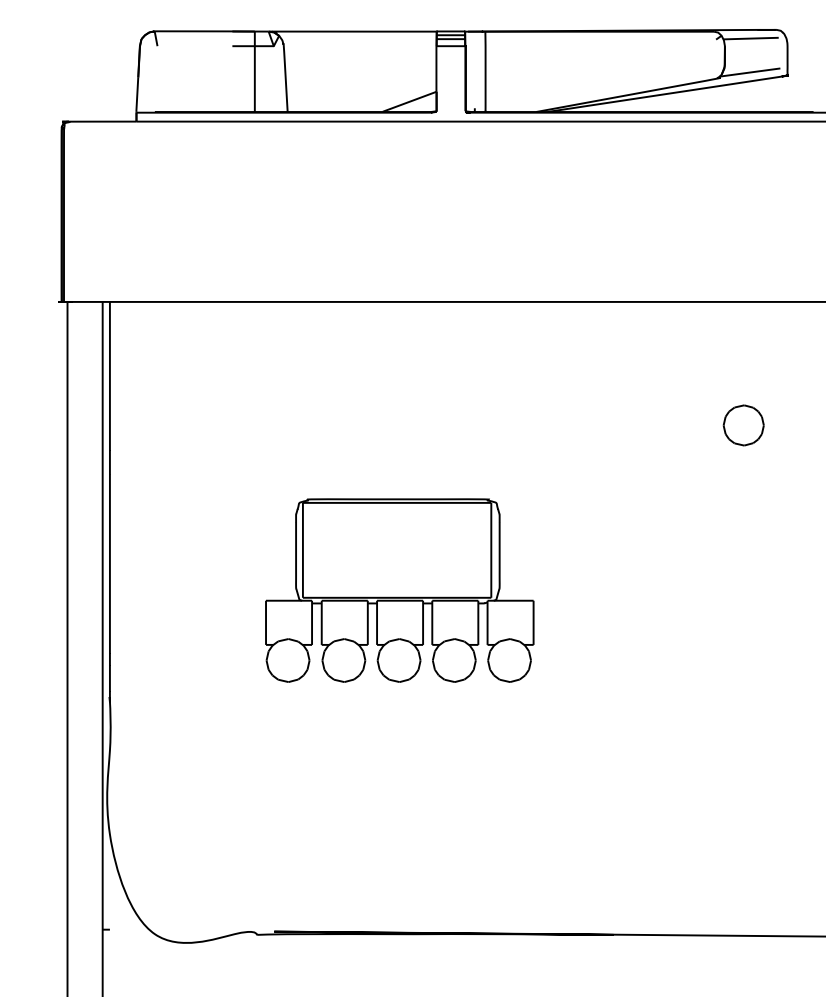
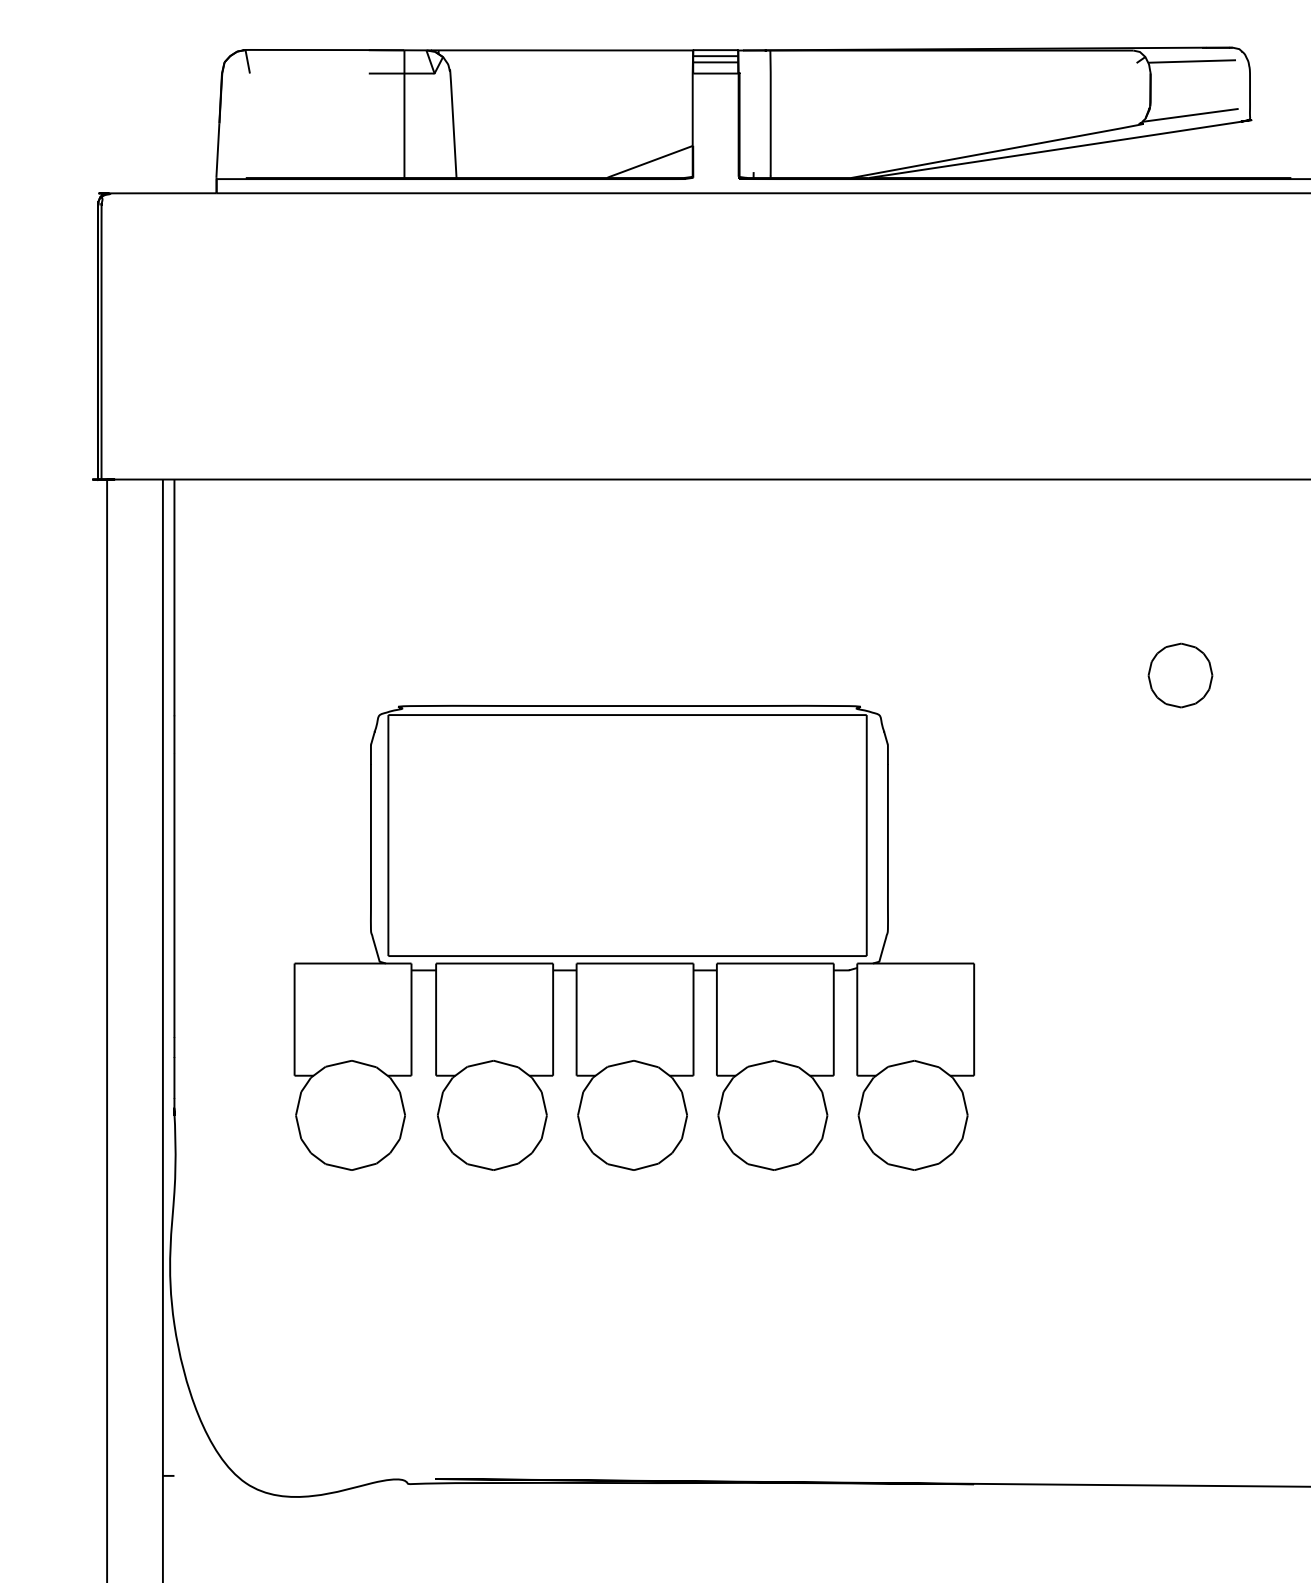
part: (399, 590) -> (634, 937), size x1.6

